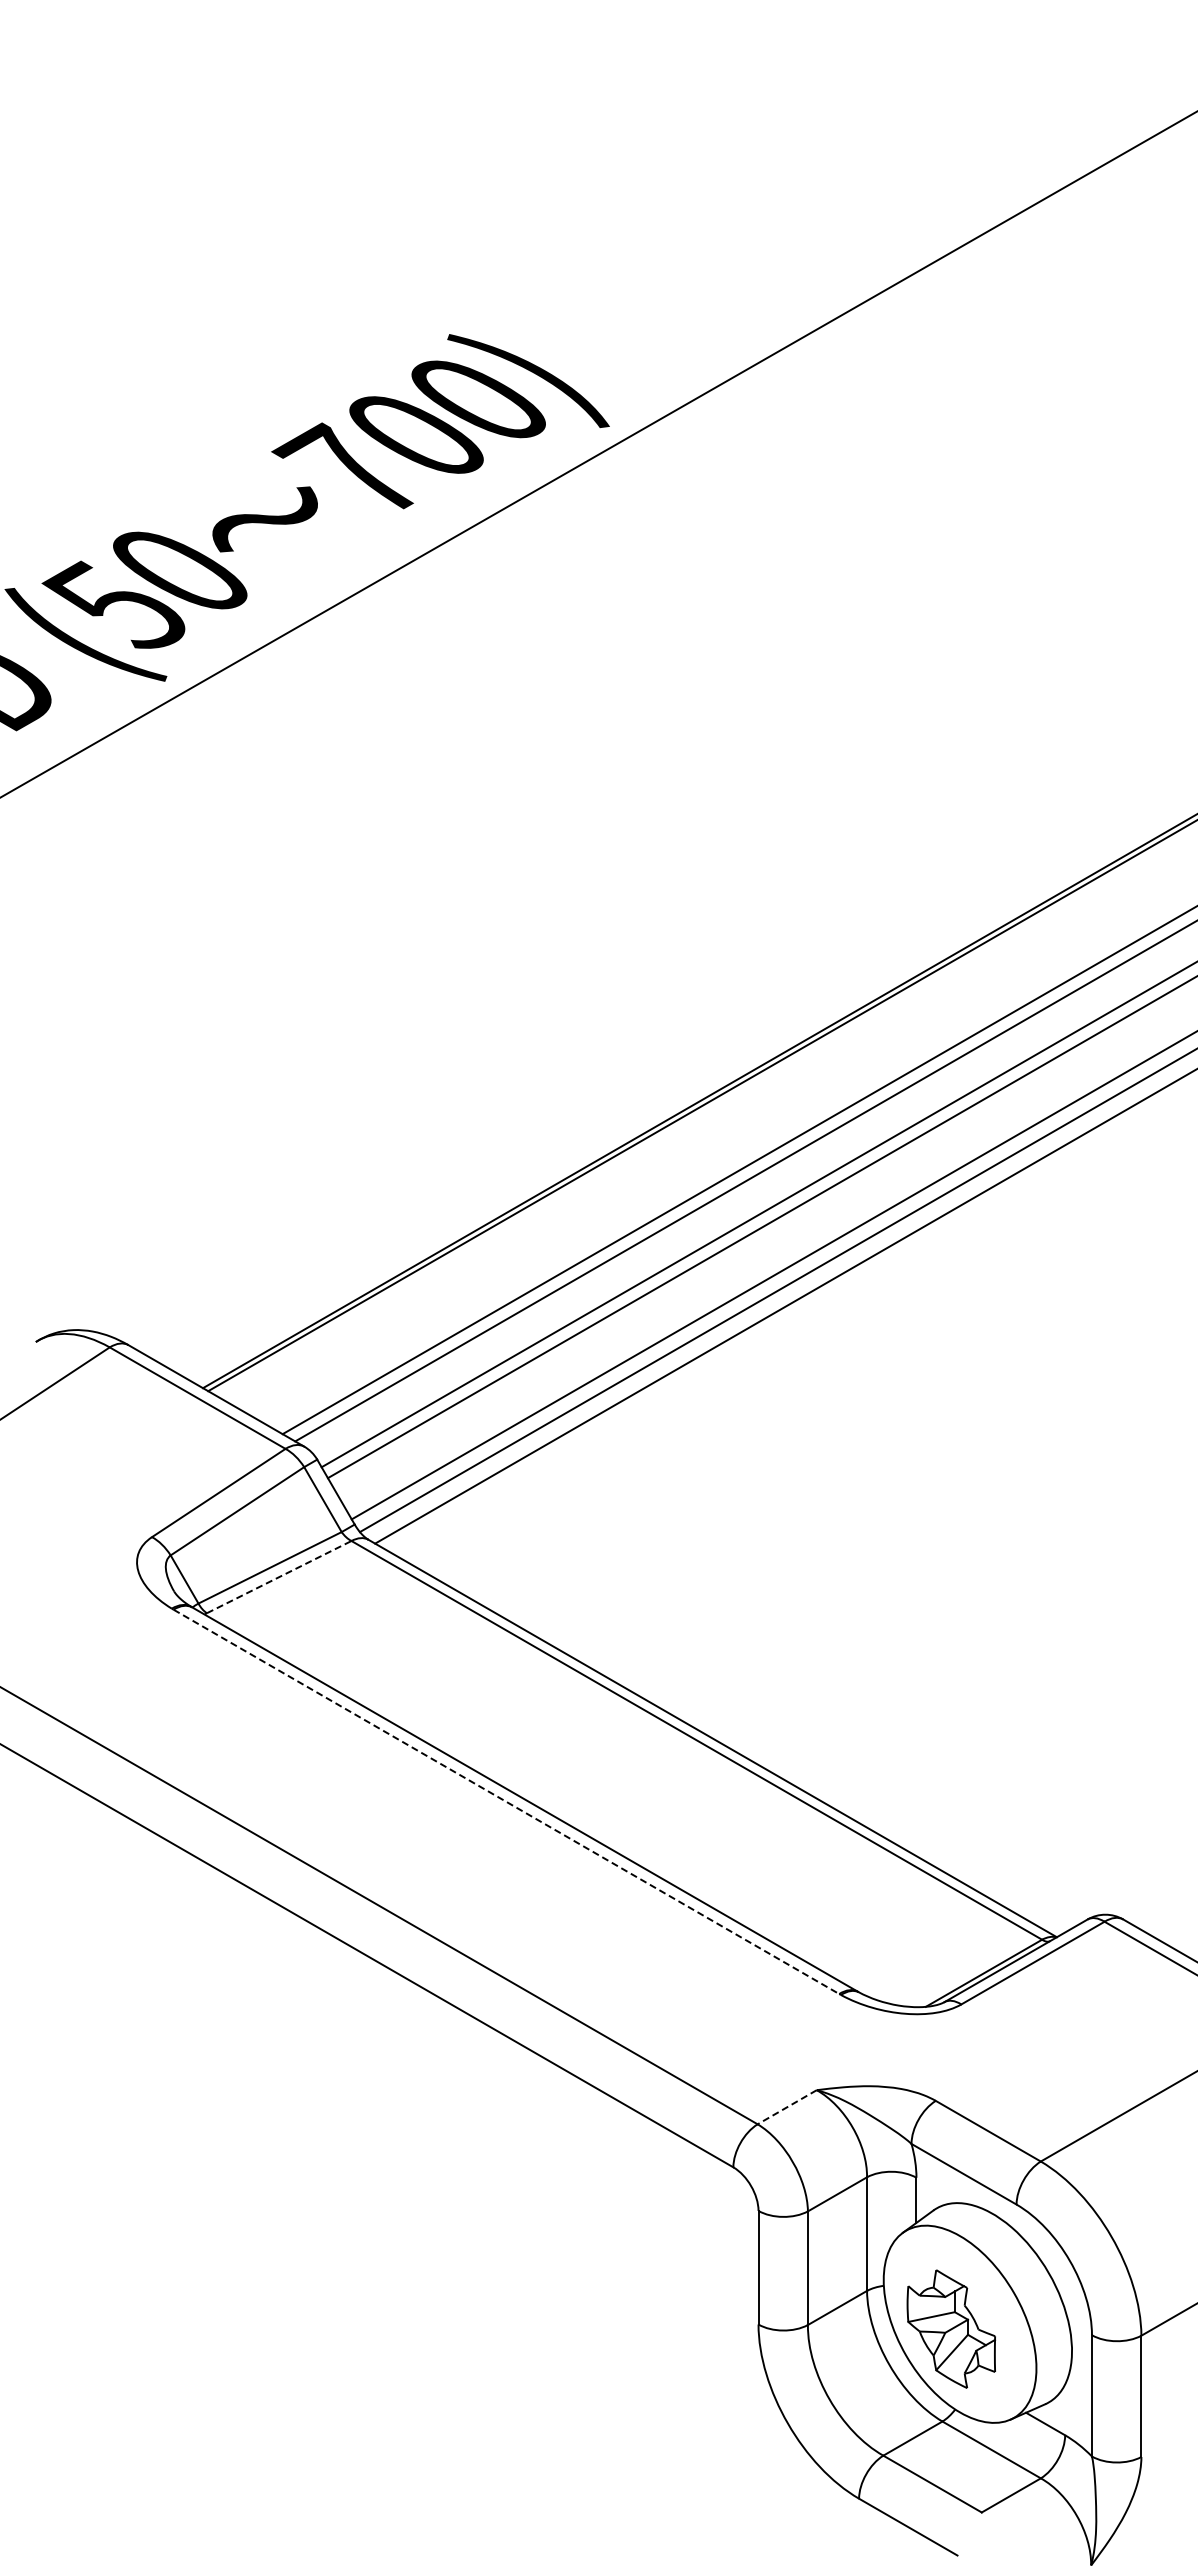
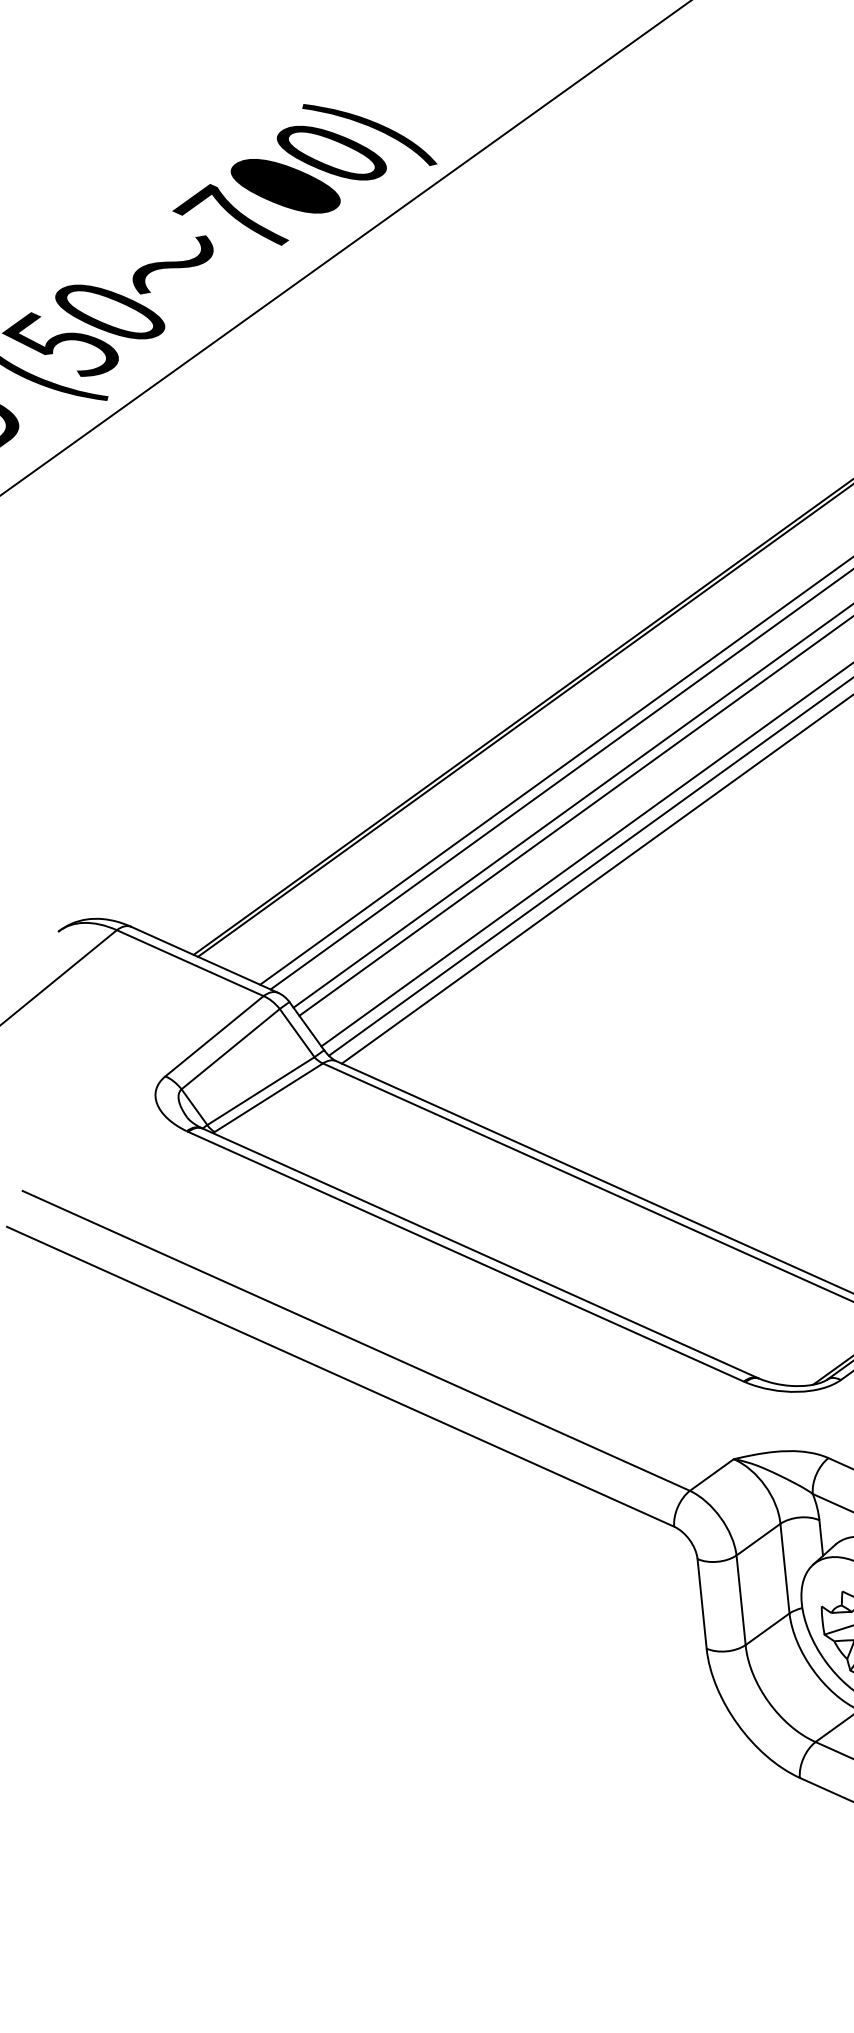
line: (279, 1577) -> (269, 1098), dashed -> solid
line: (506, 1802) -> (466, 1257), dashed -> solid
line: (786, 2107) -> (711, 1475), dashed -> solid

